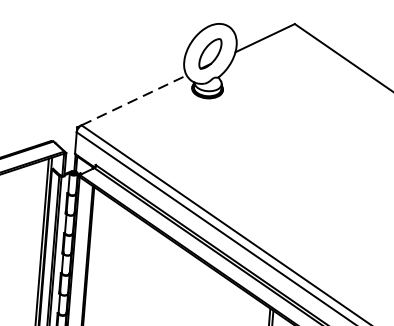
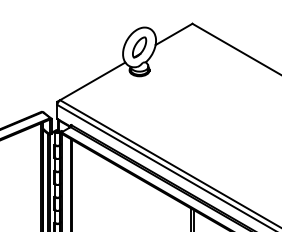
line: (133, 100) -> (92, 81), dashed -> solid

